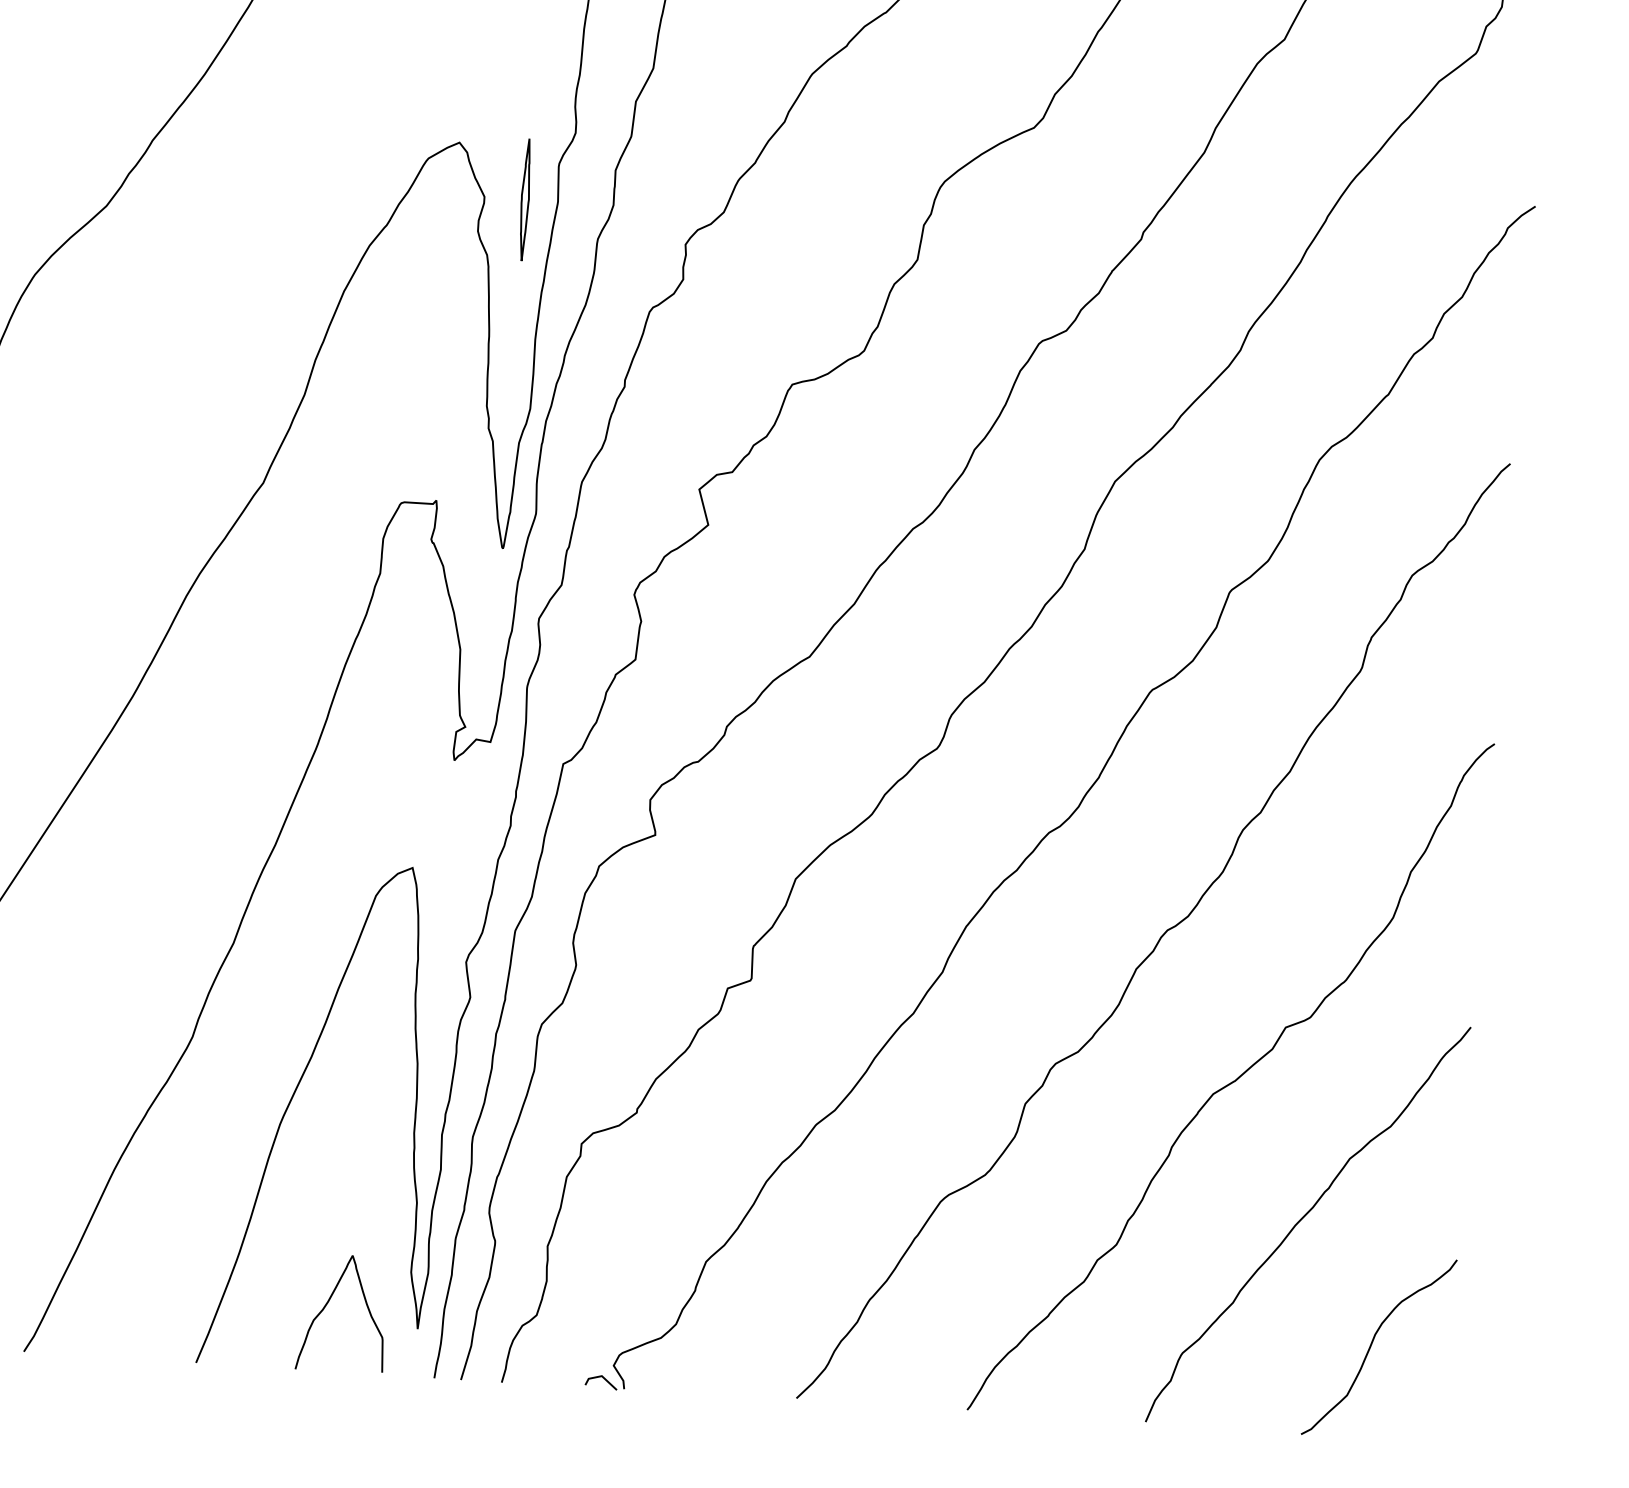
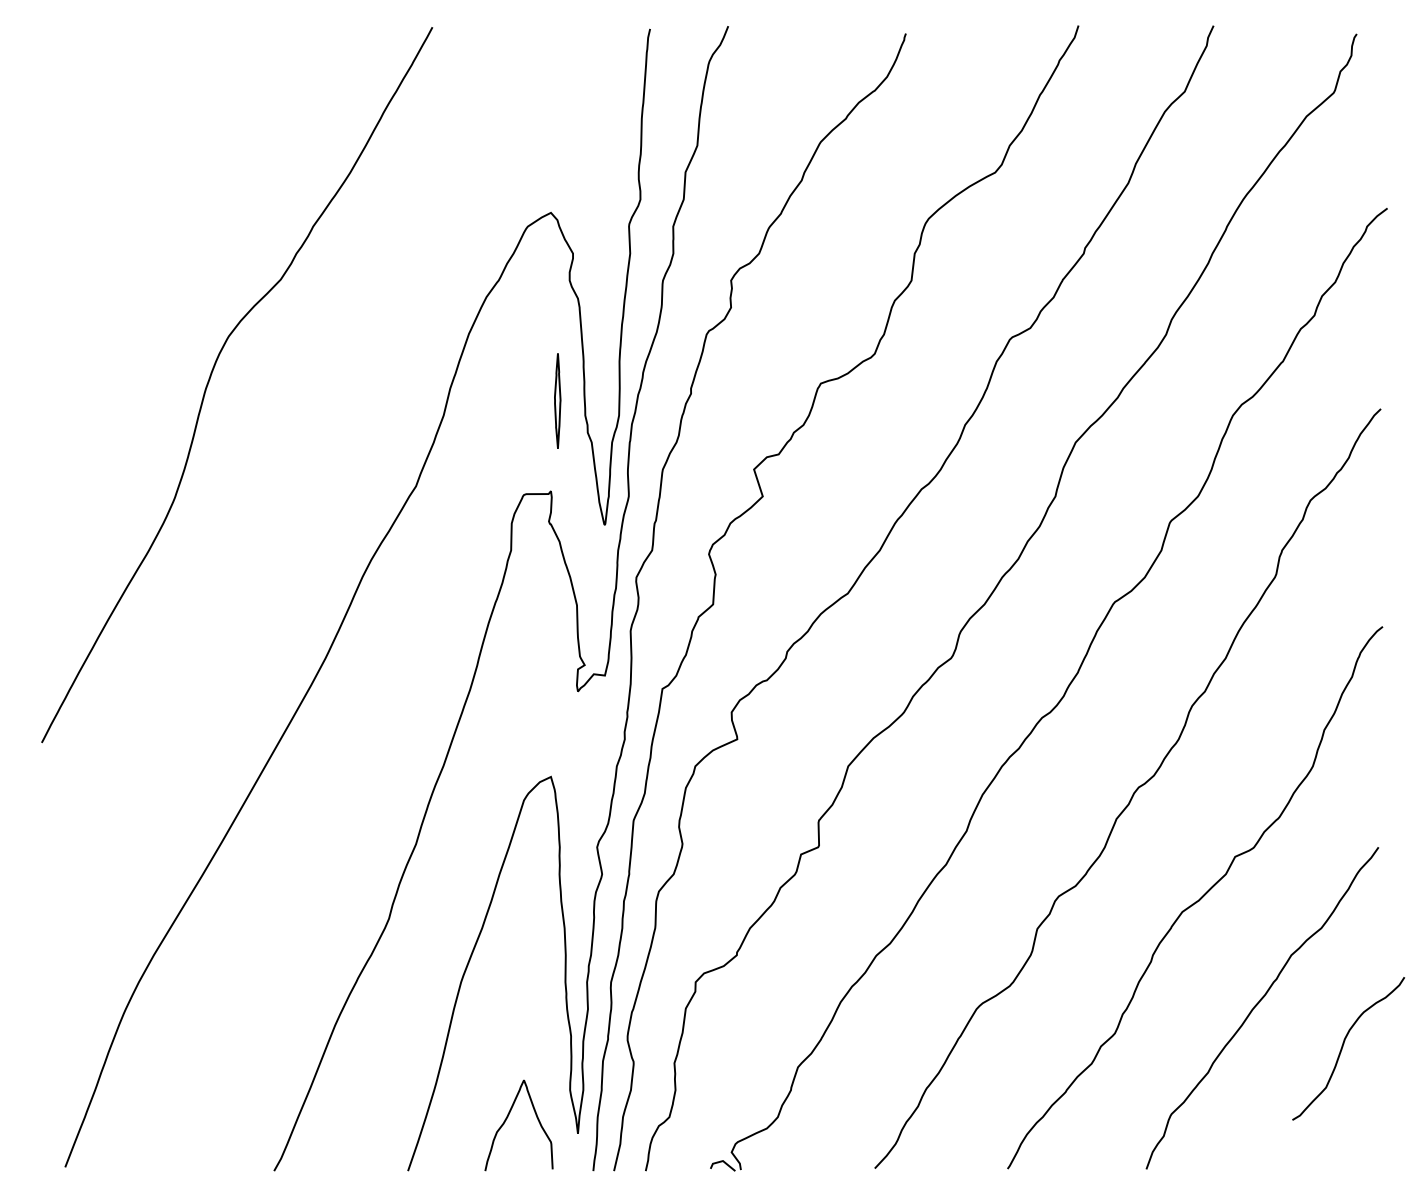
part: (524, 199) -> (557, 400), moved
curve: (1372, 1345) -> (1343, 1047), moved

